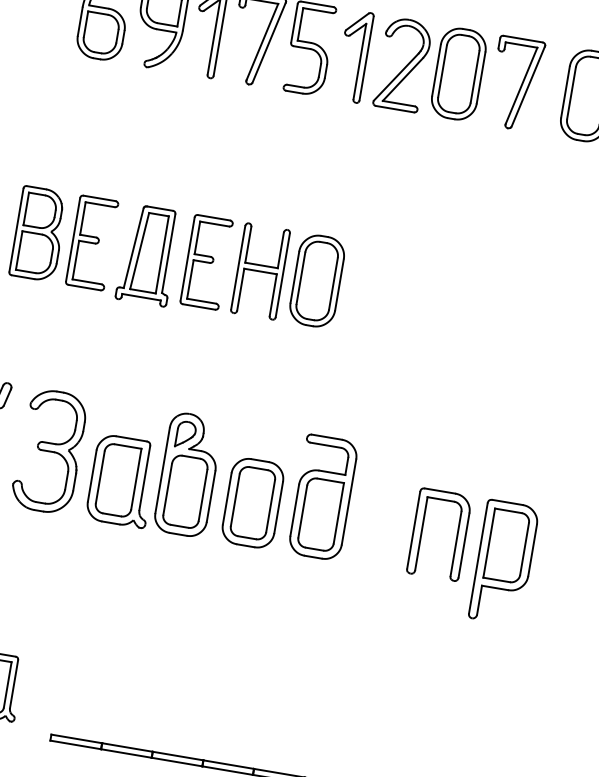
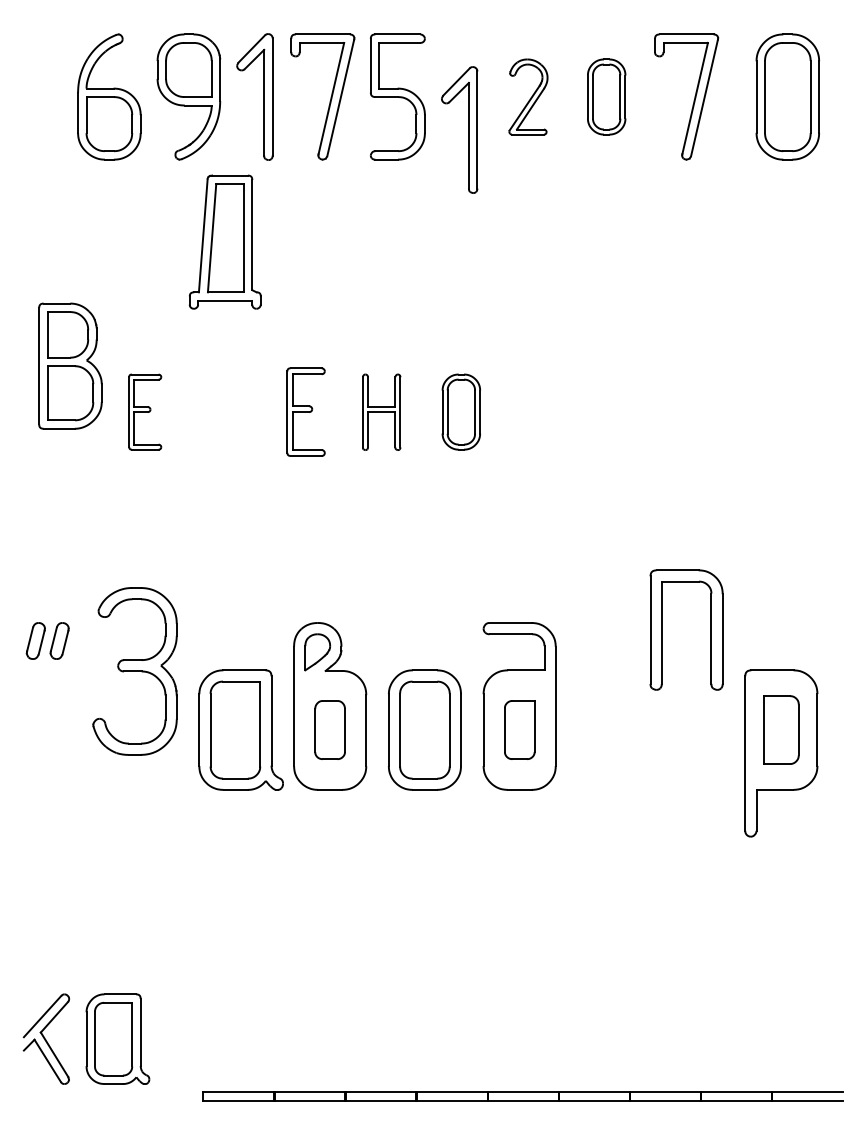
part: (360, 57) -> (468, 129), moved
part: (403, 64) -> (528, 96), size x0.6
part: (458, 73) -> (606, 96), size x0.6
part: (38, 233) -> (70, 365), moved
part: (91, 242) -> (144, 411), size x0.6
part: (148, 254) -> (224, 241), moved
part: (206, 261) -> (305, 411), size x0.7
part: (260, 271) -> (381, 412), size x0.6
part: (317, 280) -> (461, 411), size x0.6
part: (48, 451) -> (134, 671), moved
part: (185, 491) -> (329, 729), size x0.6
part: (320, 514) -> (519, 729), size x0.6
part: (422, 531) -> (662, 629), moved
part: (507, 545) -> (781, 729), size x0.7

